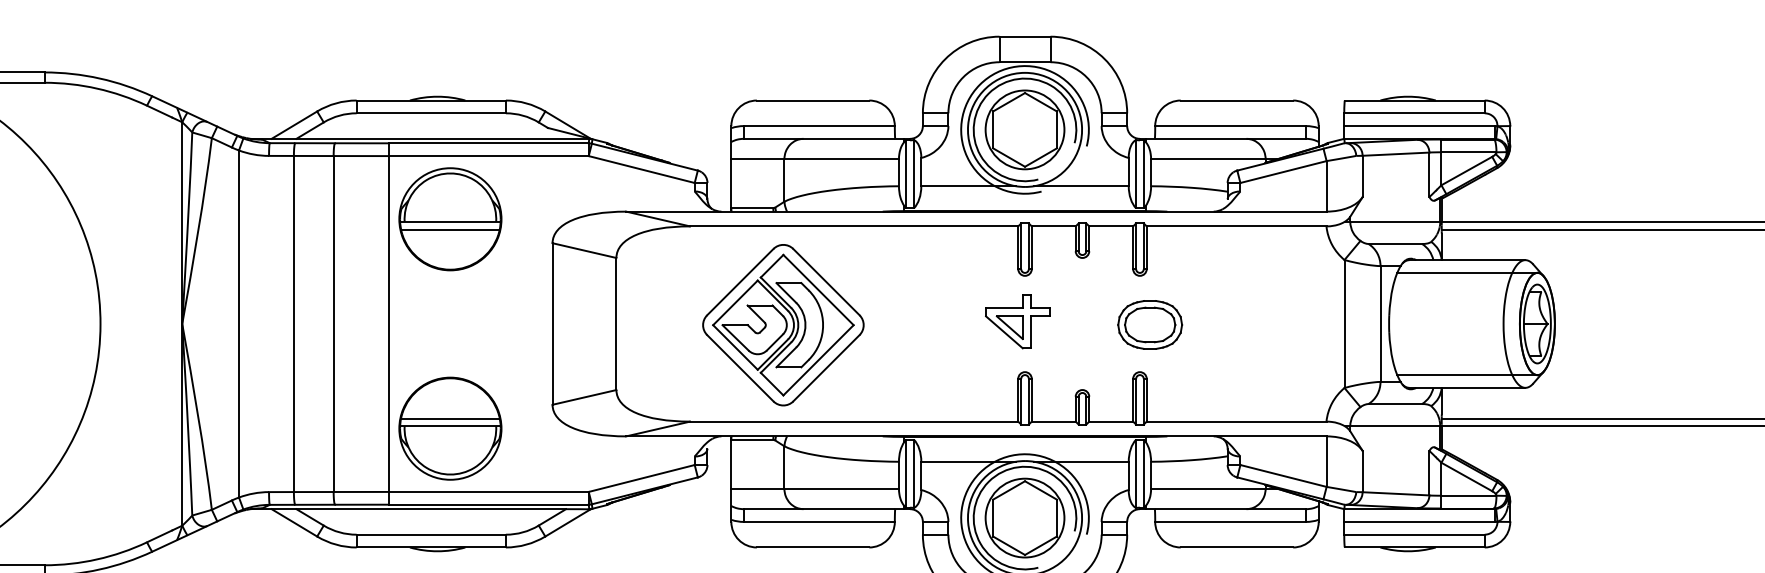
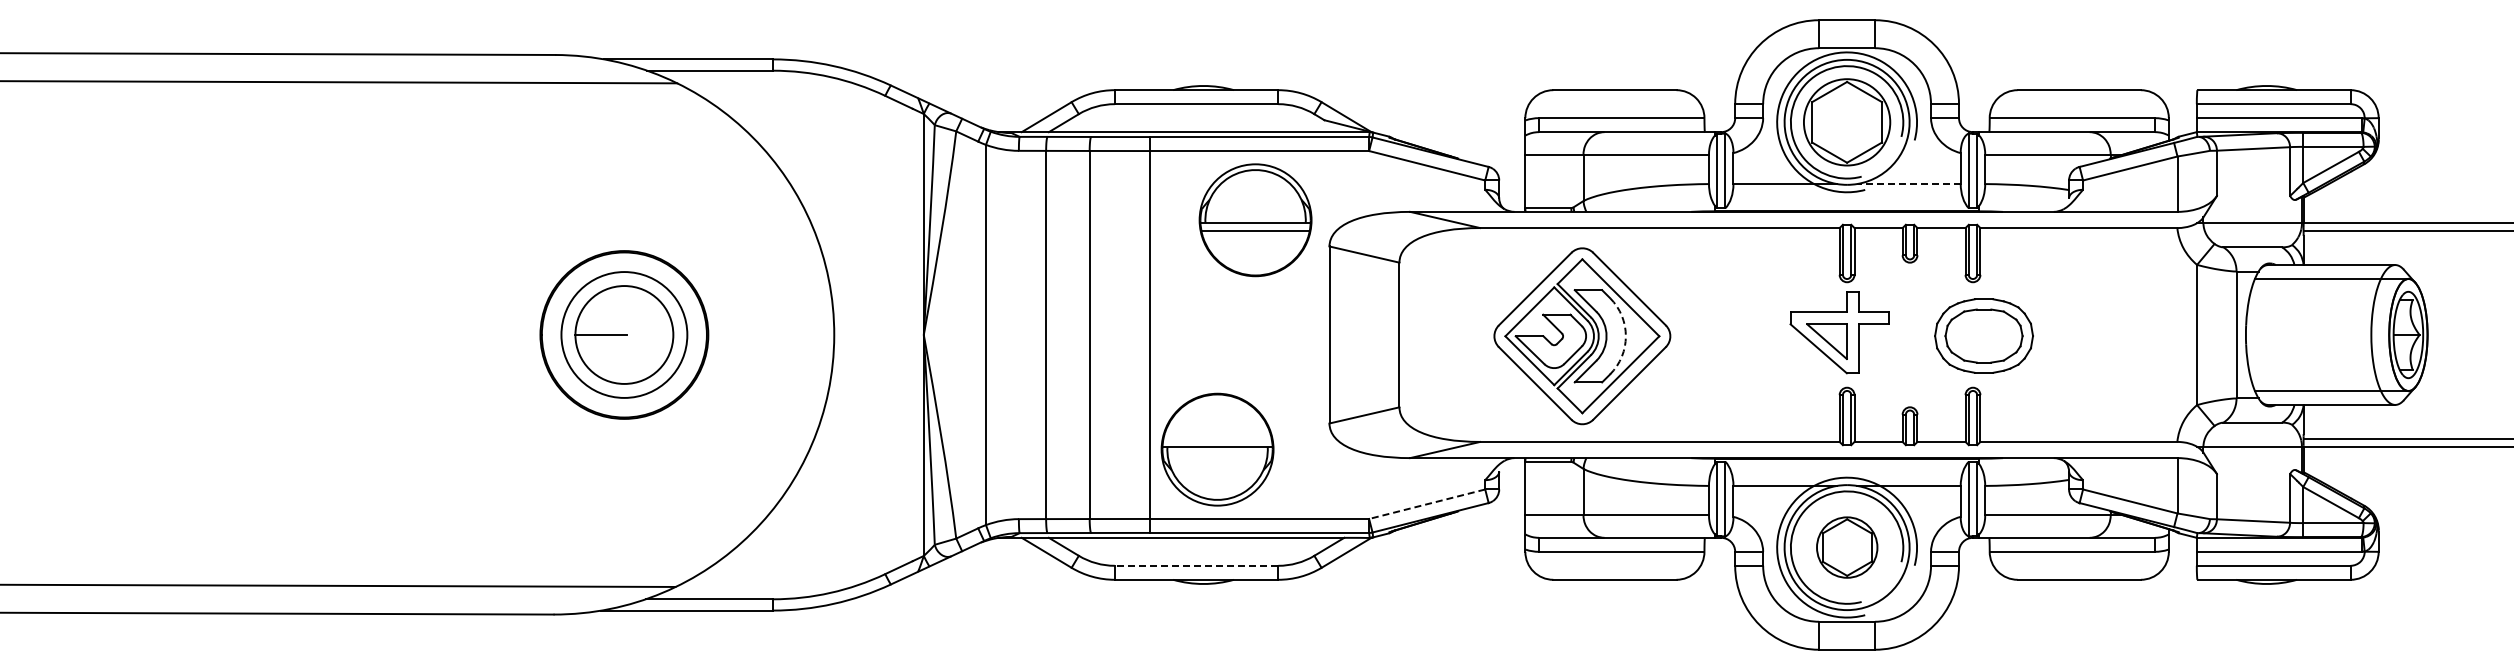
line: (1081, 186) -> (1909, 184), solid -> dashed
part: (450, 219) -> (1255, 220), moved
part: (1017, 321) -> (1838, 332), size x1.4
part: (1150, 324) -> (1984, 335), size x1.4
arc: (822, 325) -> (1625, 336), solid -> dashed
line: (450, 418) -> (1217, 438), removed
line: (642, 478) -> (1427, 504), solid -> dashed
part: (1025, 517) -> (1847, 547), size x0.7
line: (431, 534) -> (1196, 565), solid -> dashed

